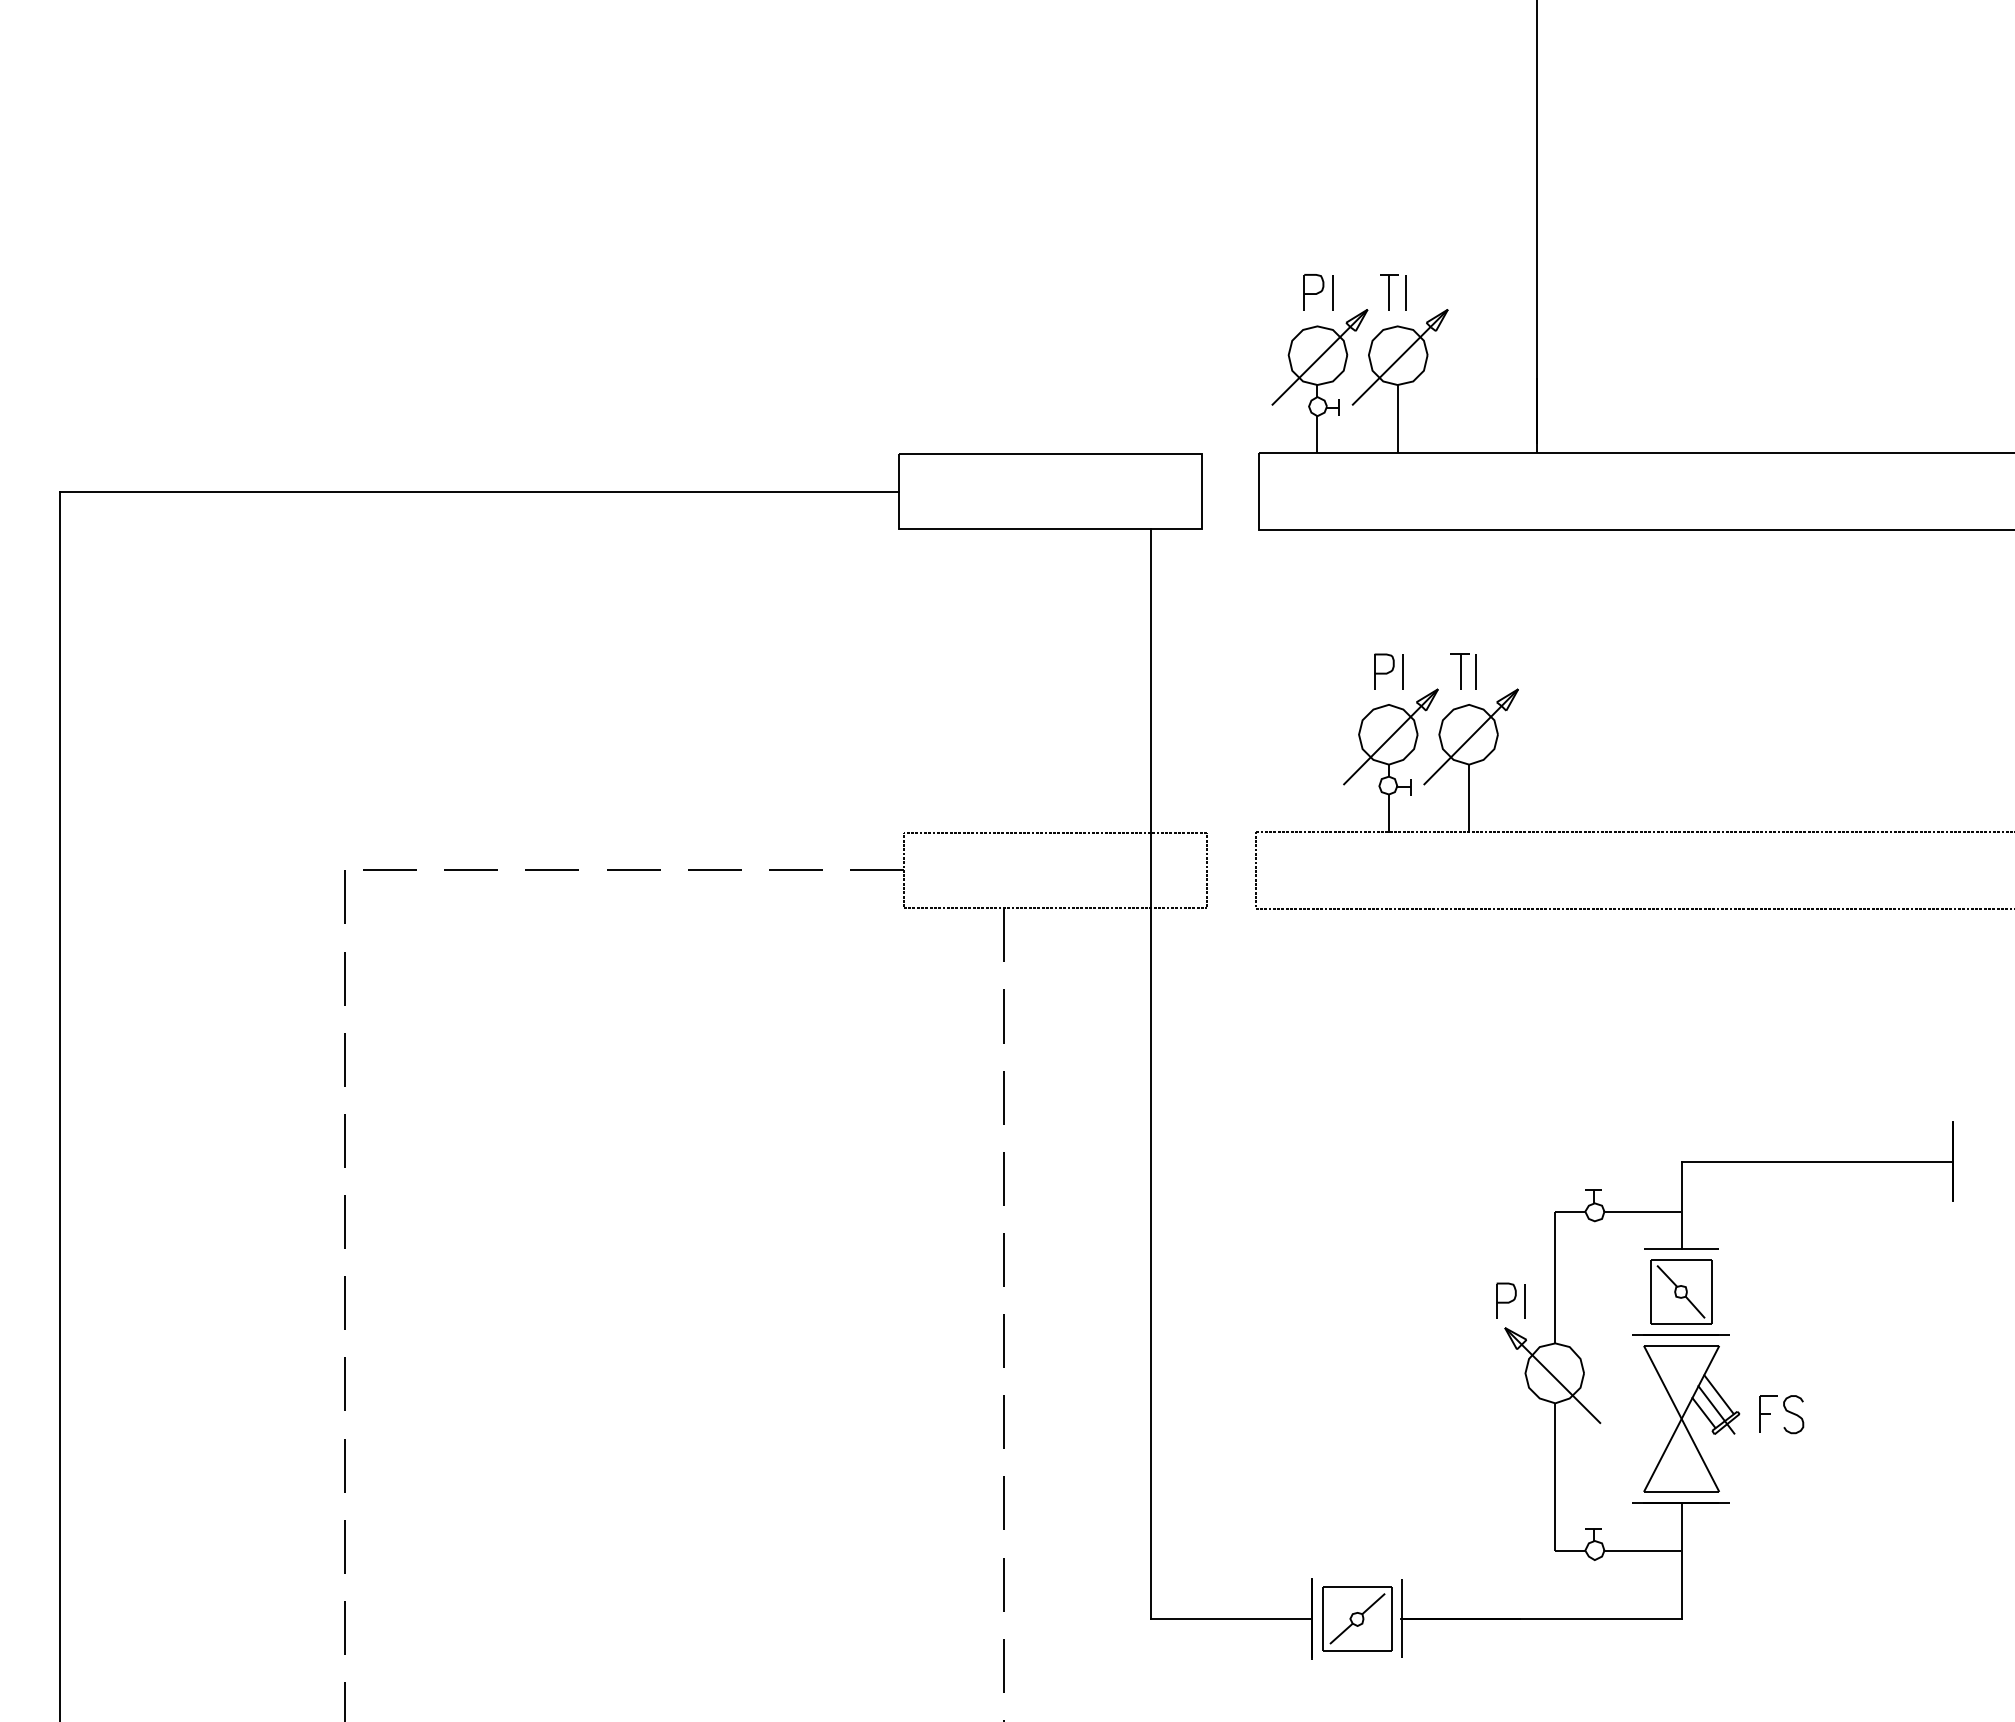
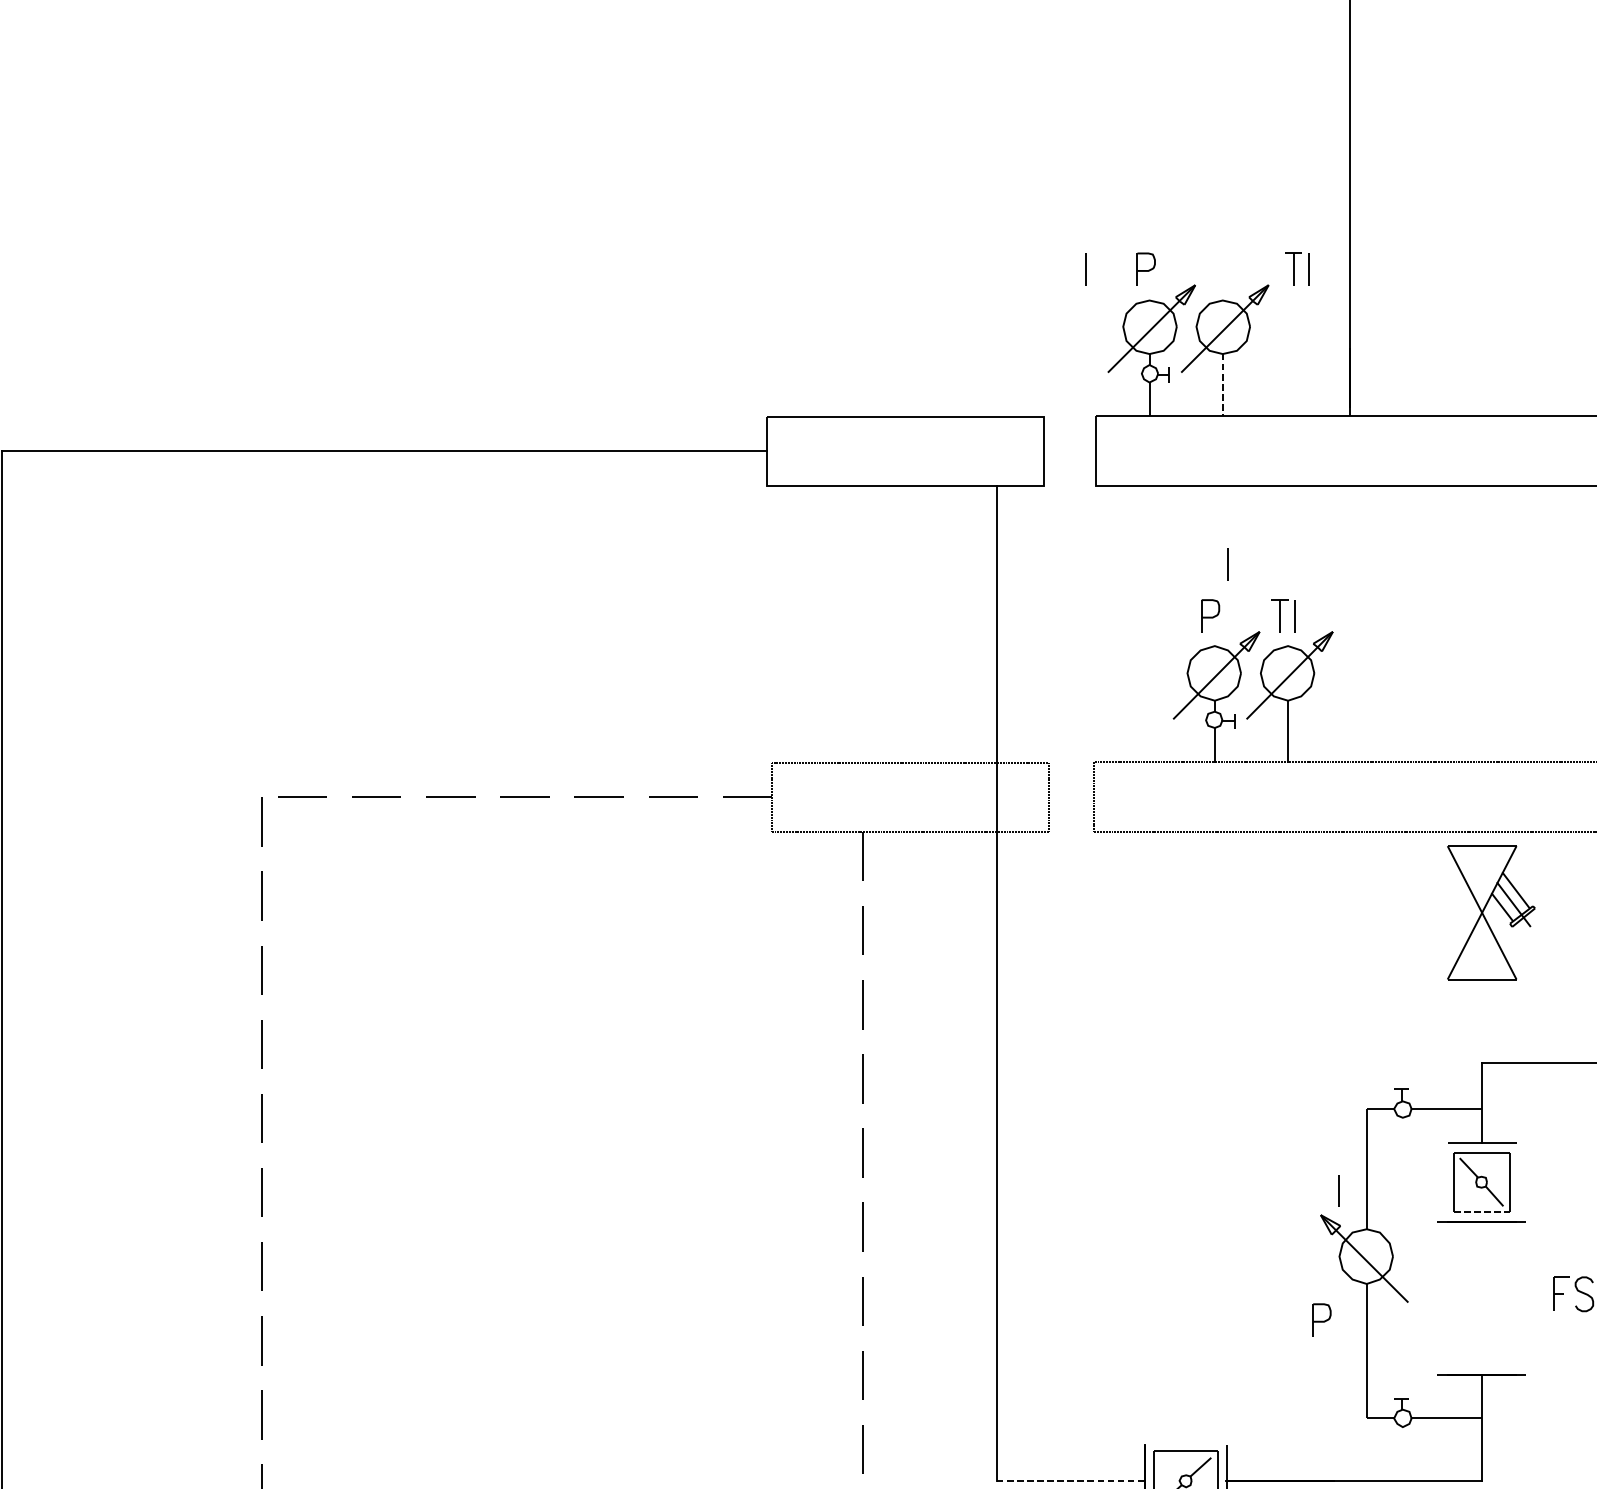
line: (1332, 292) -> (1085, 269), moved
part: (1393, 292) -> (1297, 269), moved
line: (1397, 419) -> (1222, 385), solid -> dashed
line: (1402, 671) -> (1227, 563), moved
part: (1506, 1300) -> (1322, 1319), moved
line: (1681, 1324) -> (1481, 1211), solid -> dashed
part: (1684, 1415) -> (1484, 909), moved
line: (1231, 1618) -> (1071, 1480), solid -> dashed

